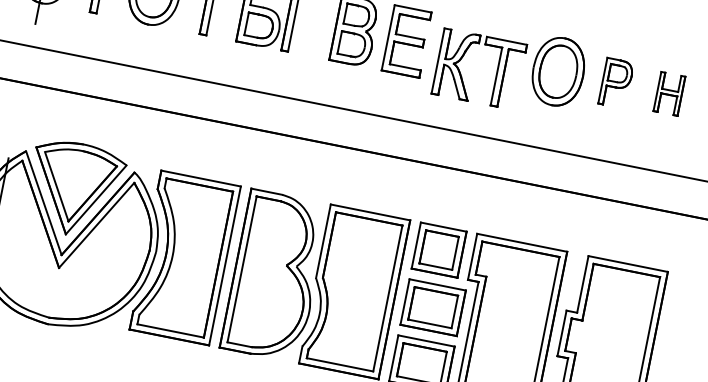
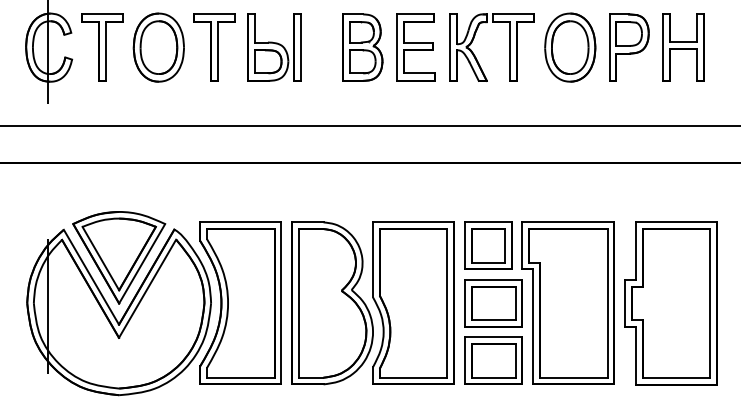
part: (461, 73) -> (475, 55), moved
part: (616, 83) -> (629, 47), size x1.43
part: (669, 93) -> (683, 47), size x1.67

